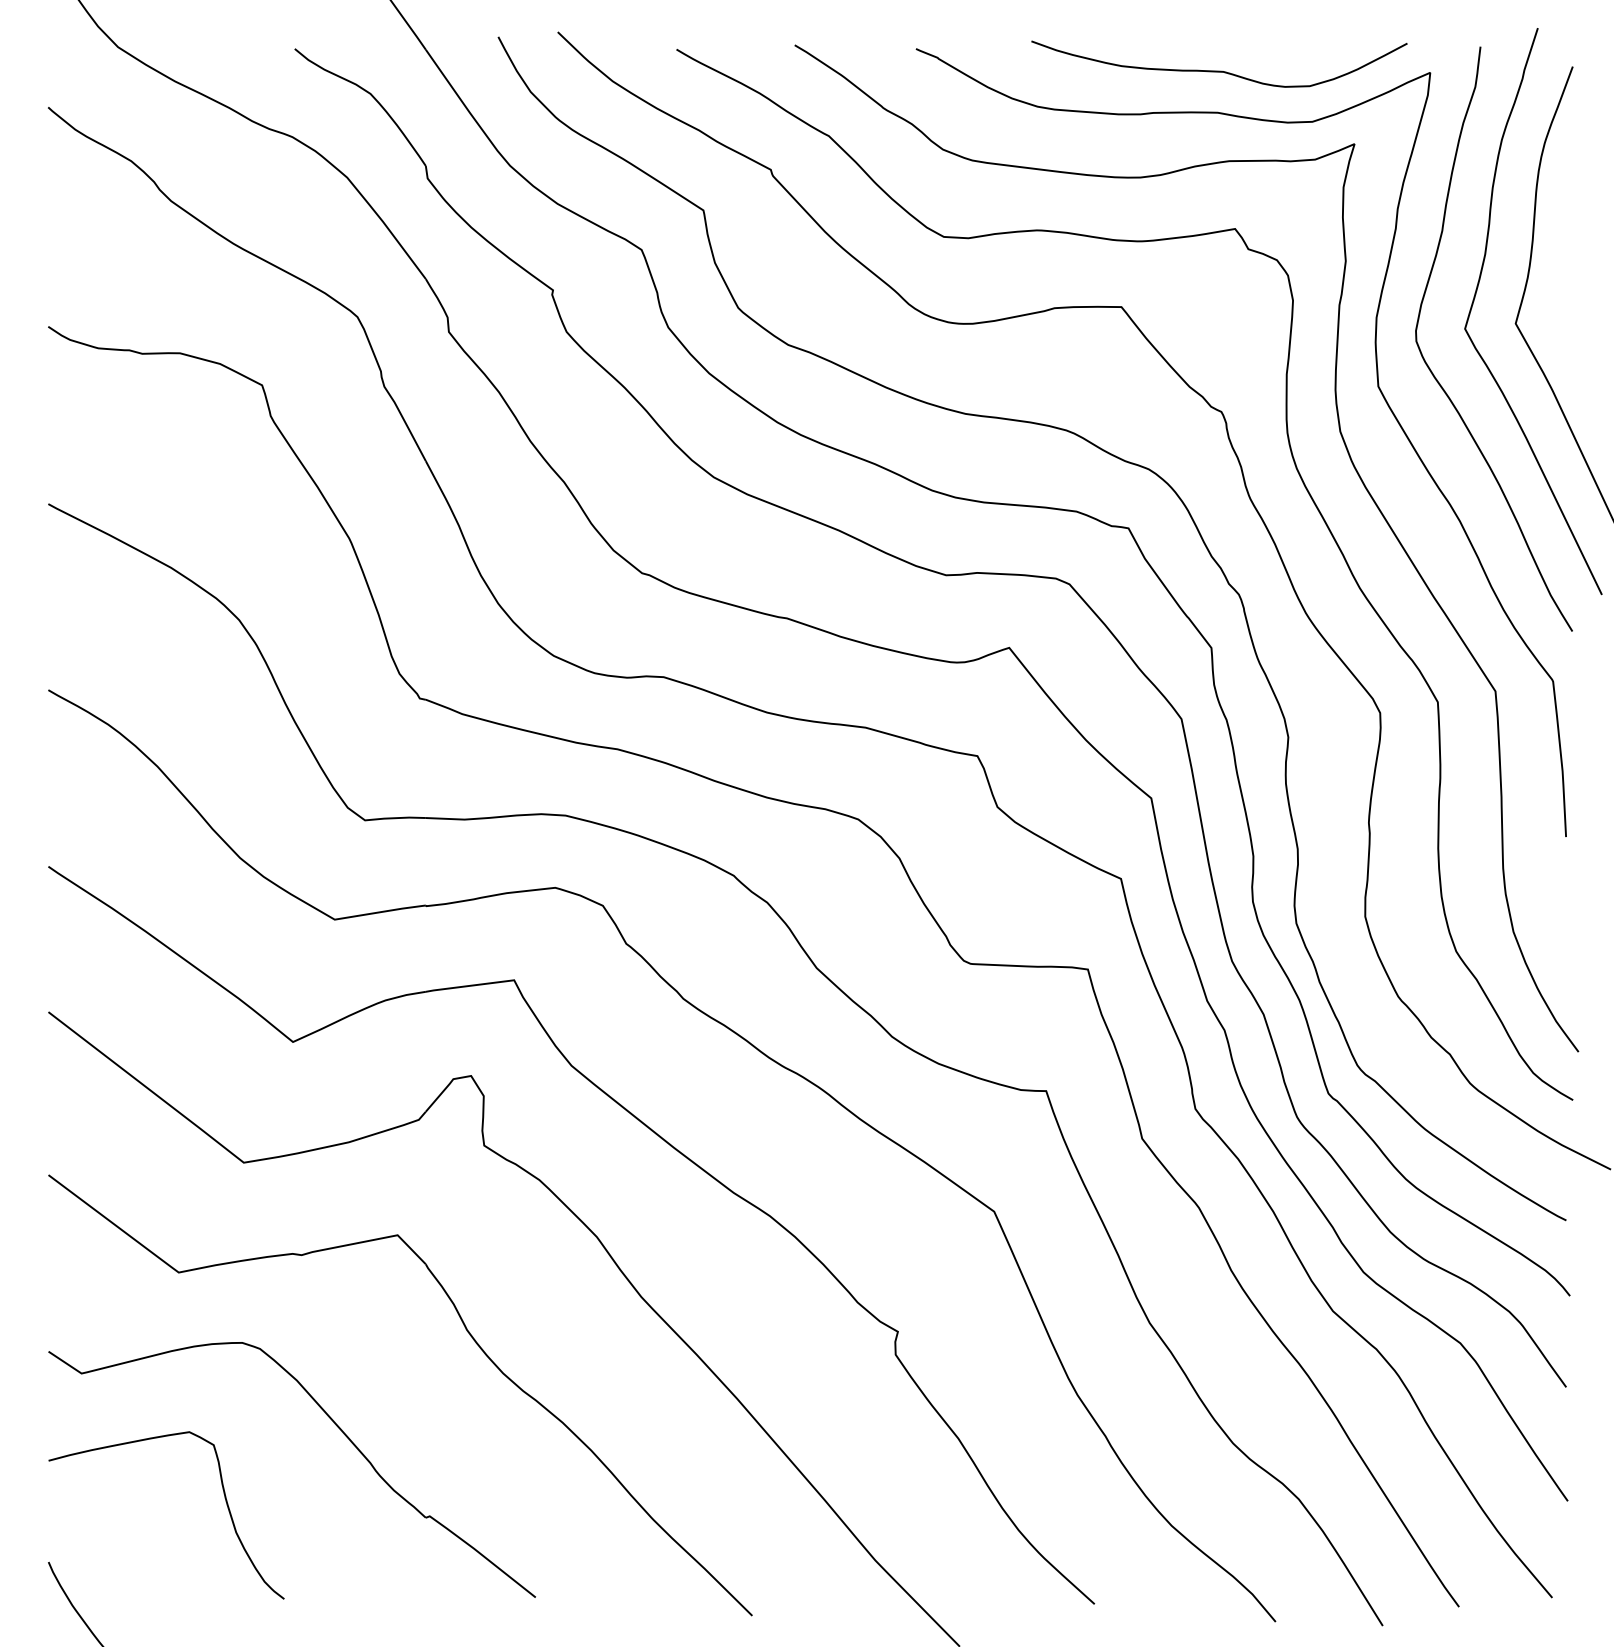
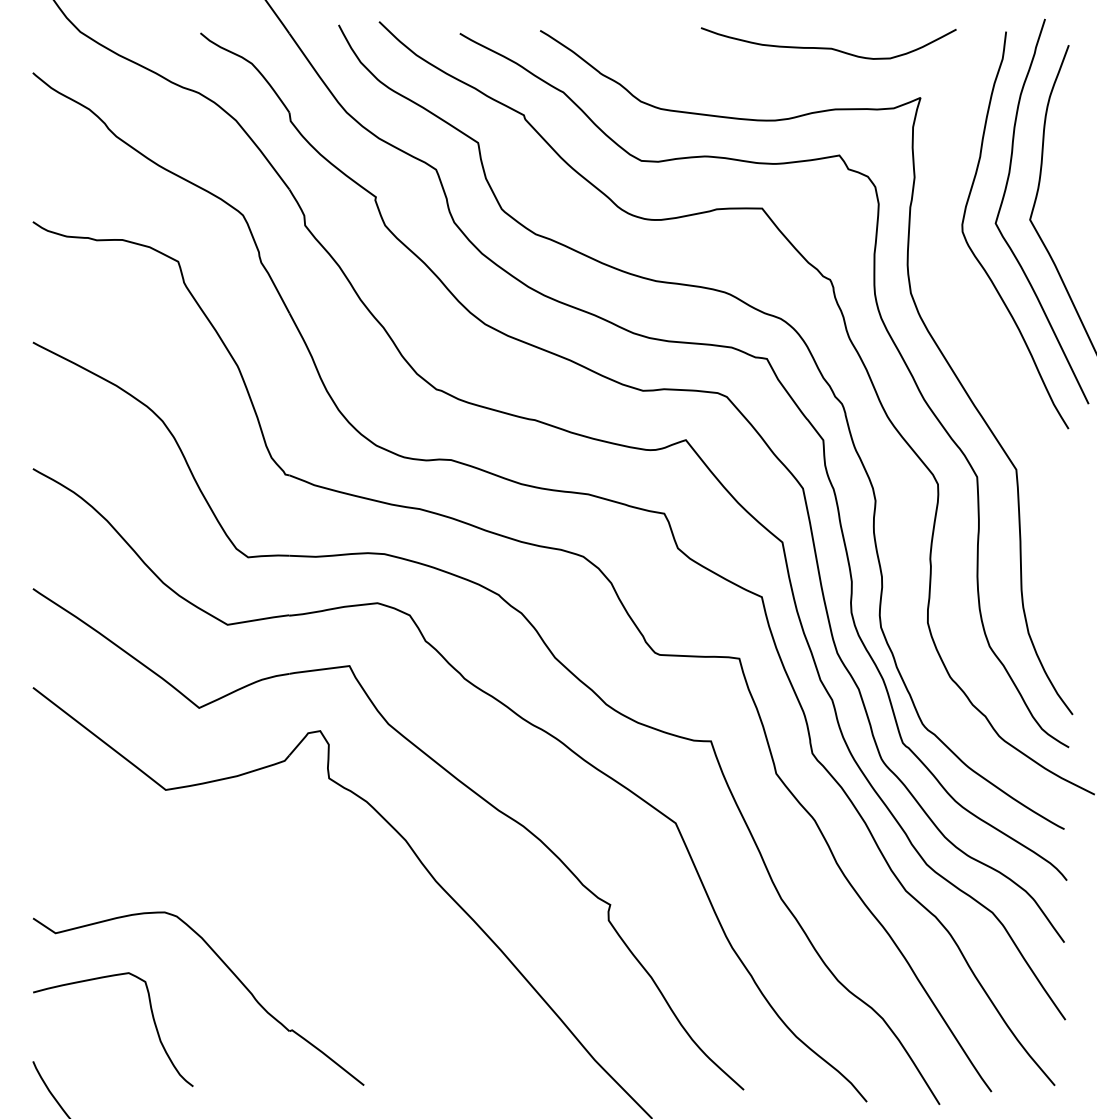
curve: (1376, 386) -> (935, 262), removed
part: (470, 1337) -> (319, 908), removed

